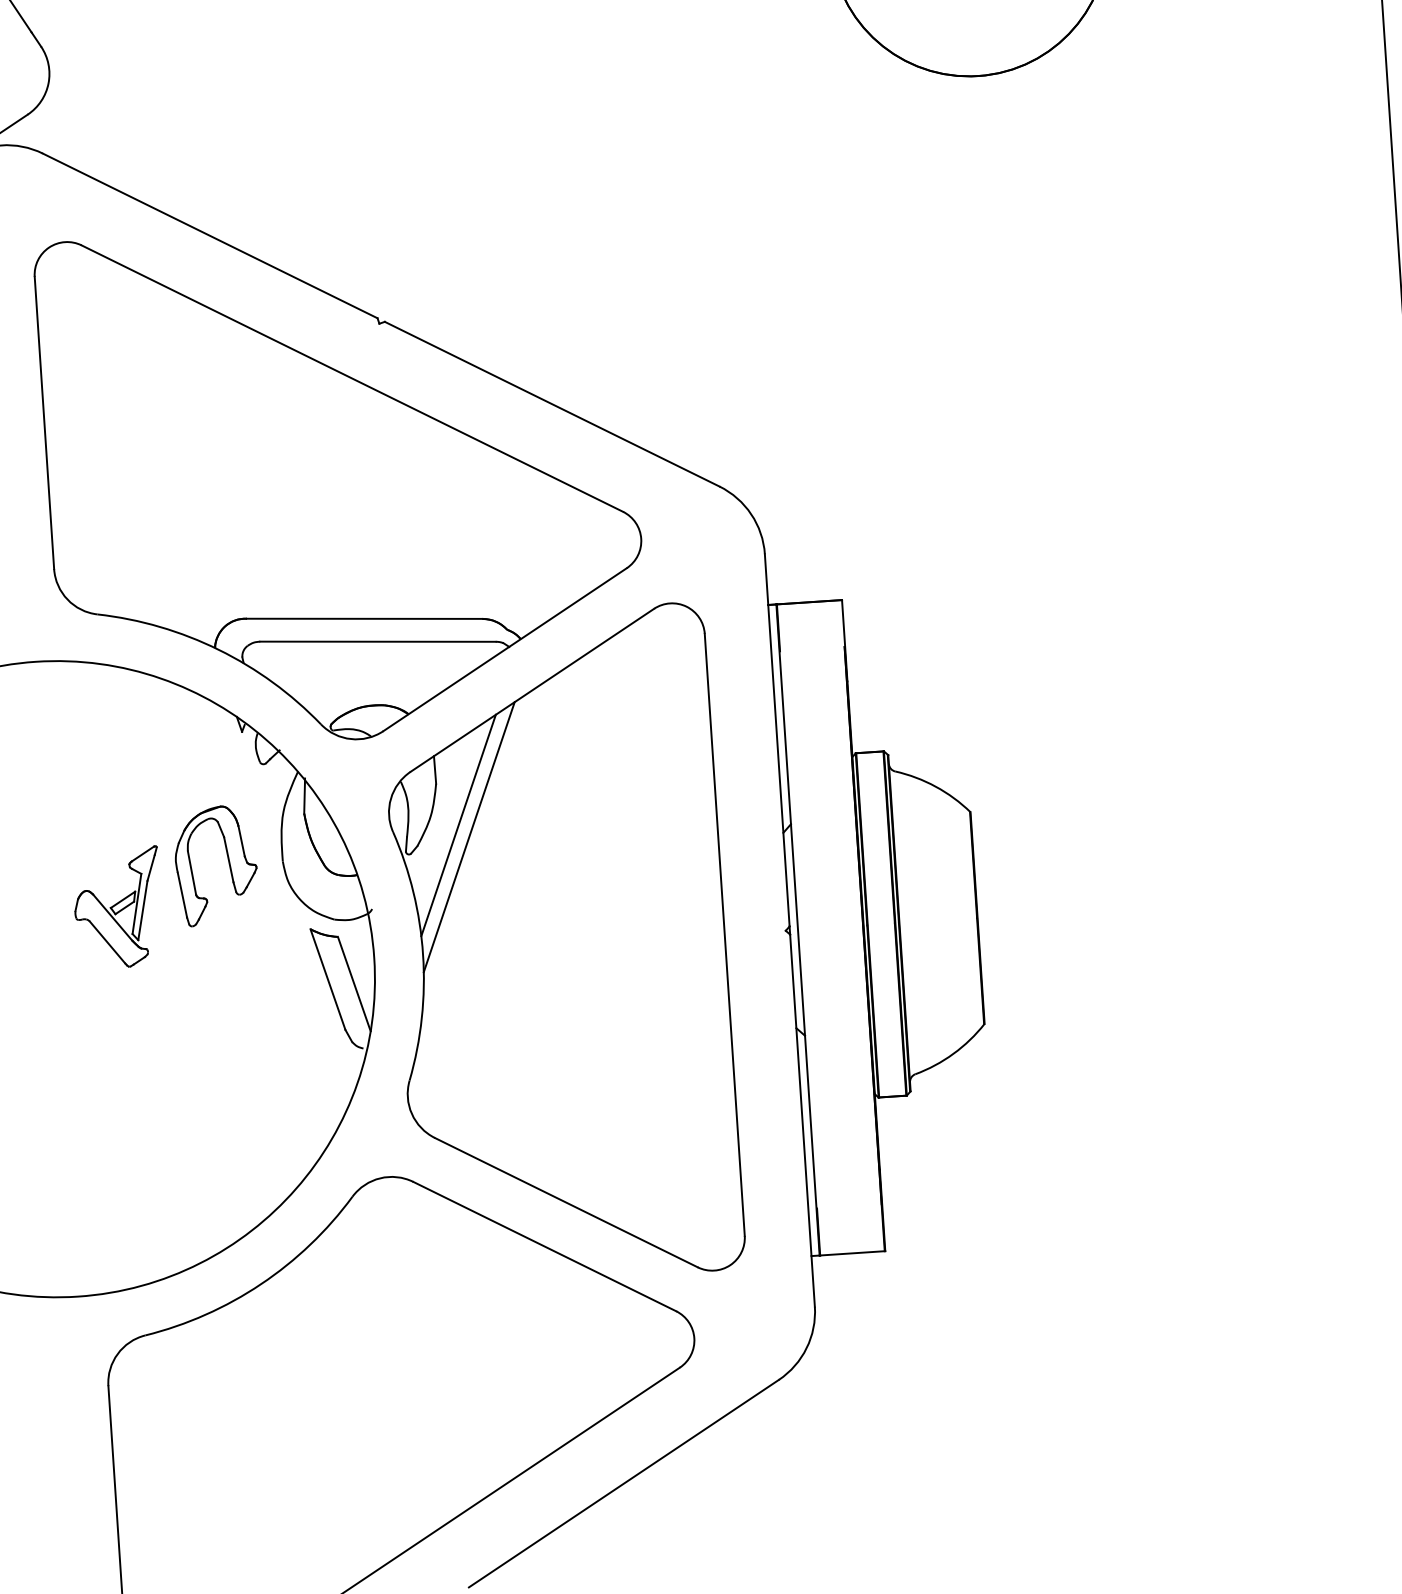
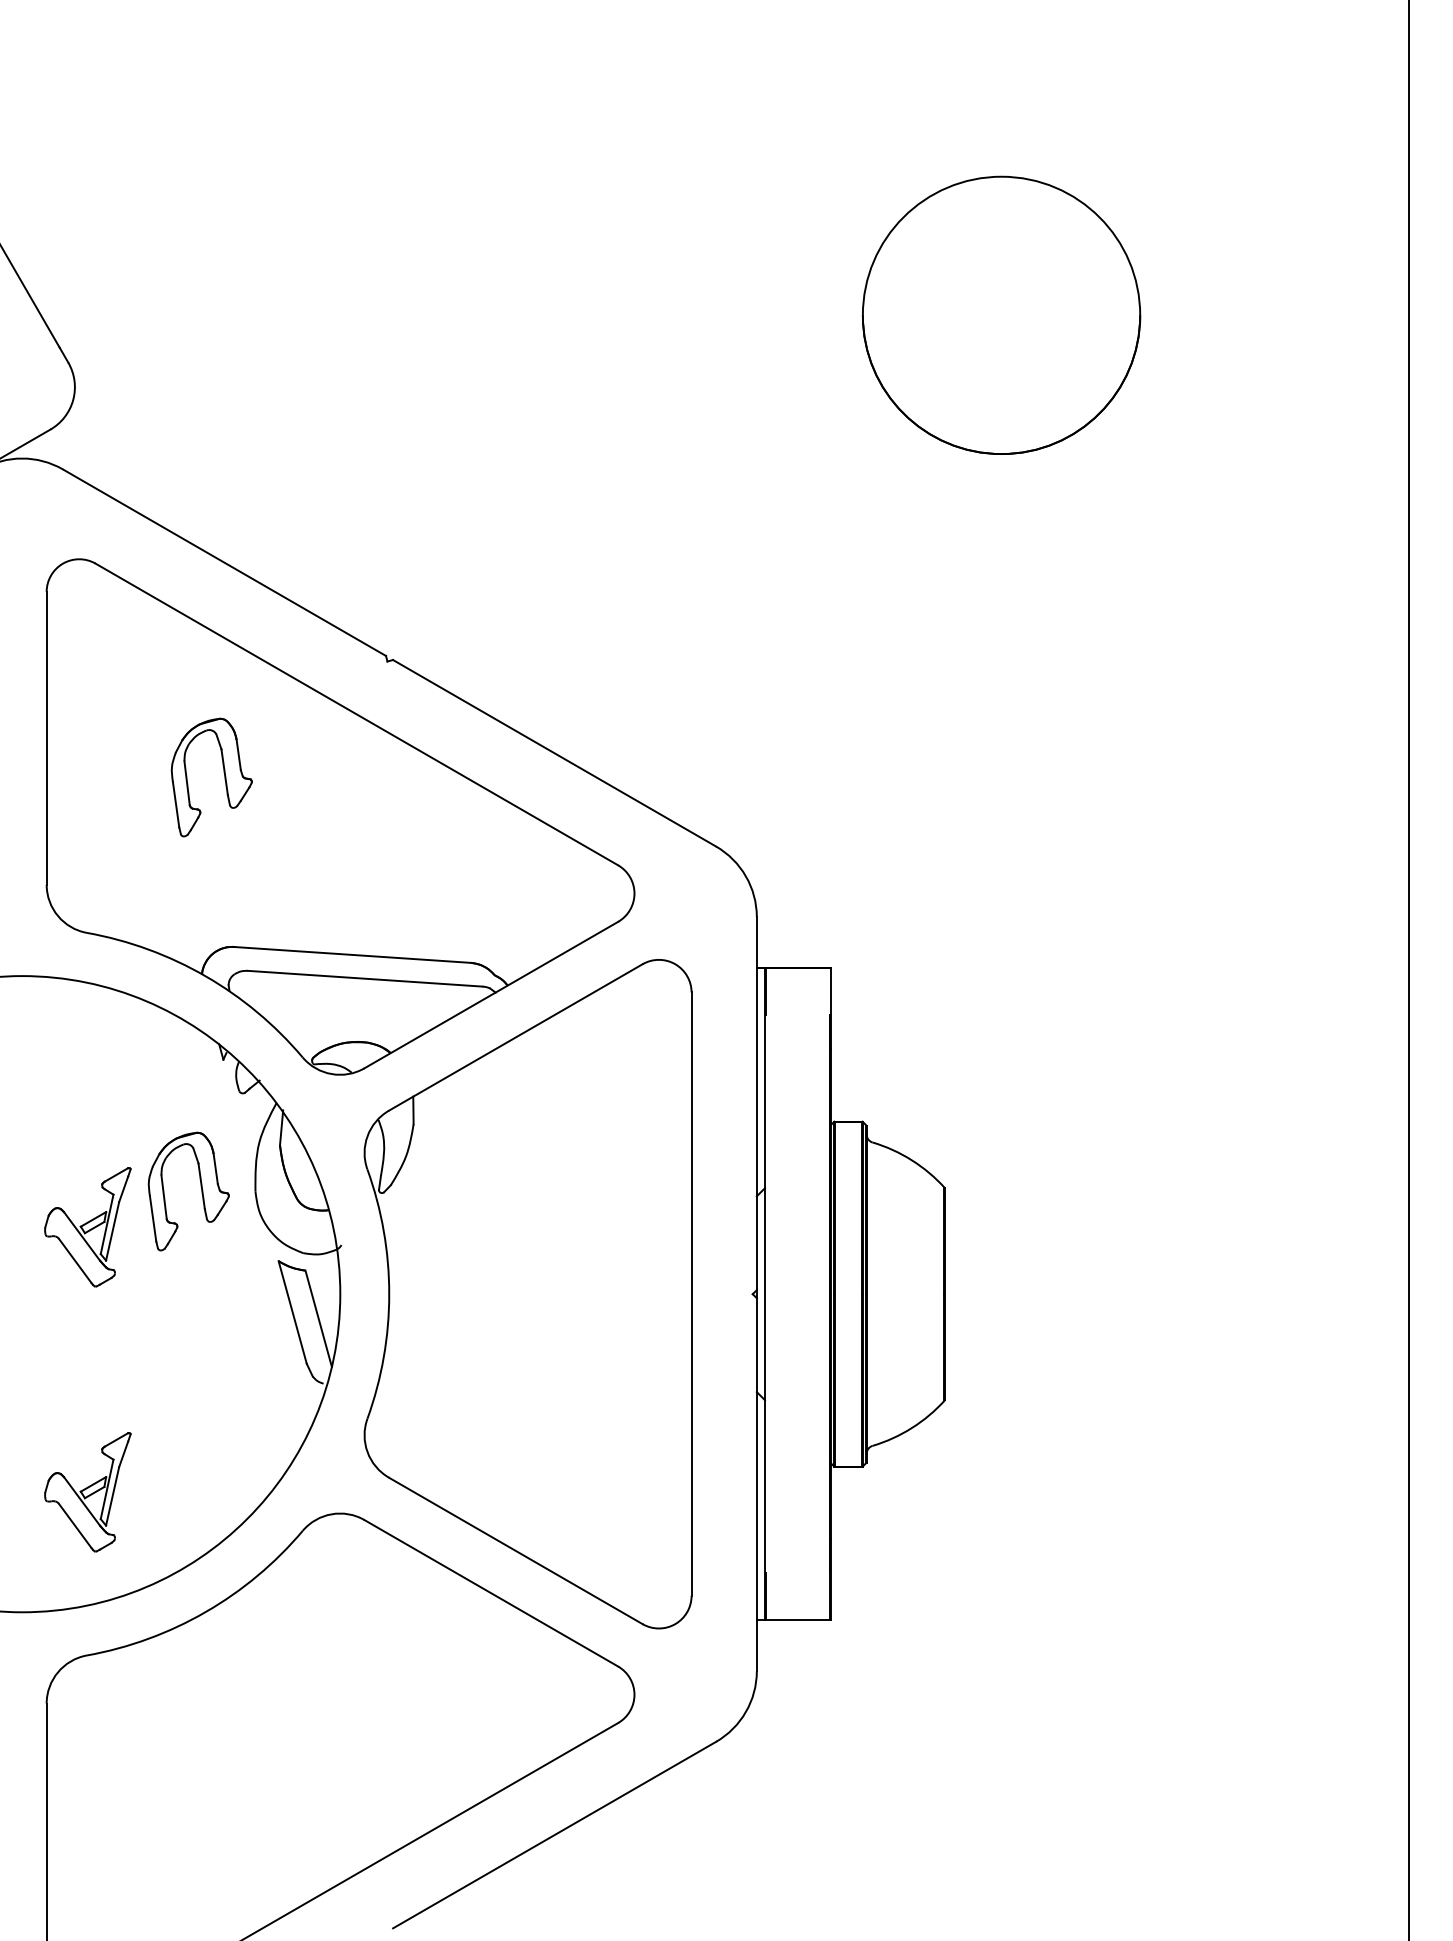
part: (223, 445) -> (223, 772), added
line: (457, 825) -> (432, 1167), removed
line: (468, 836) -> (442, 1179), removed
part: (135, 1172) -> (87, 1492), added

